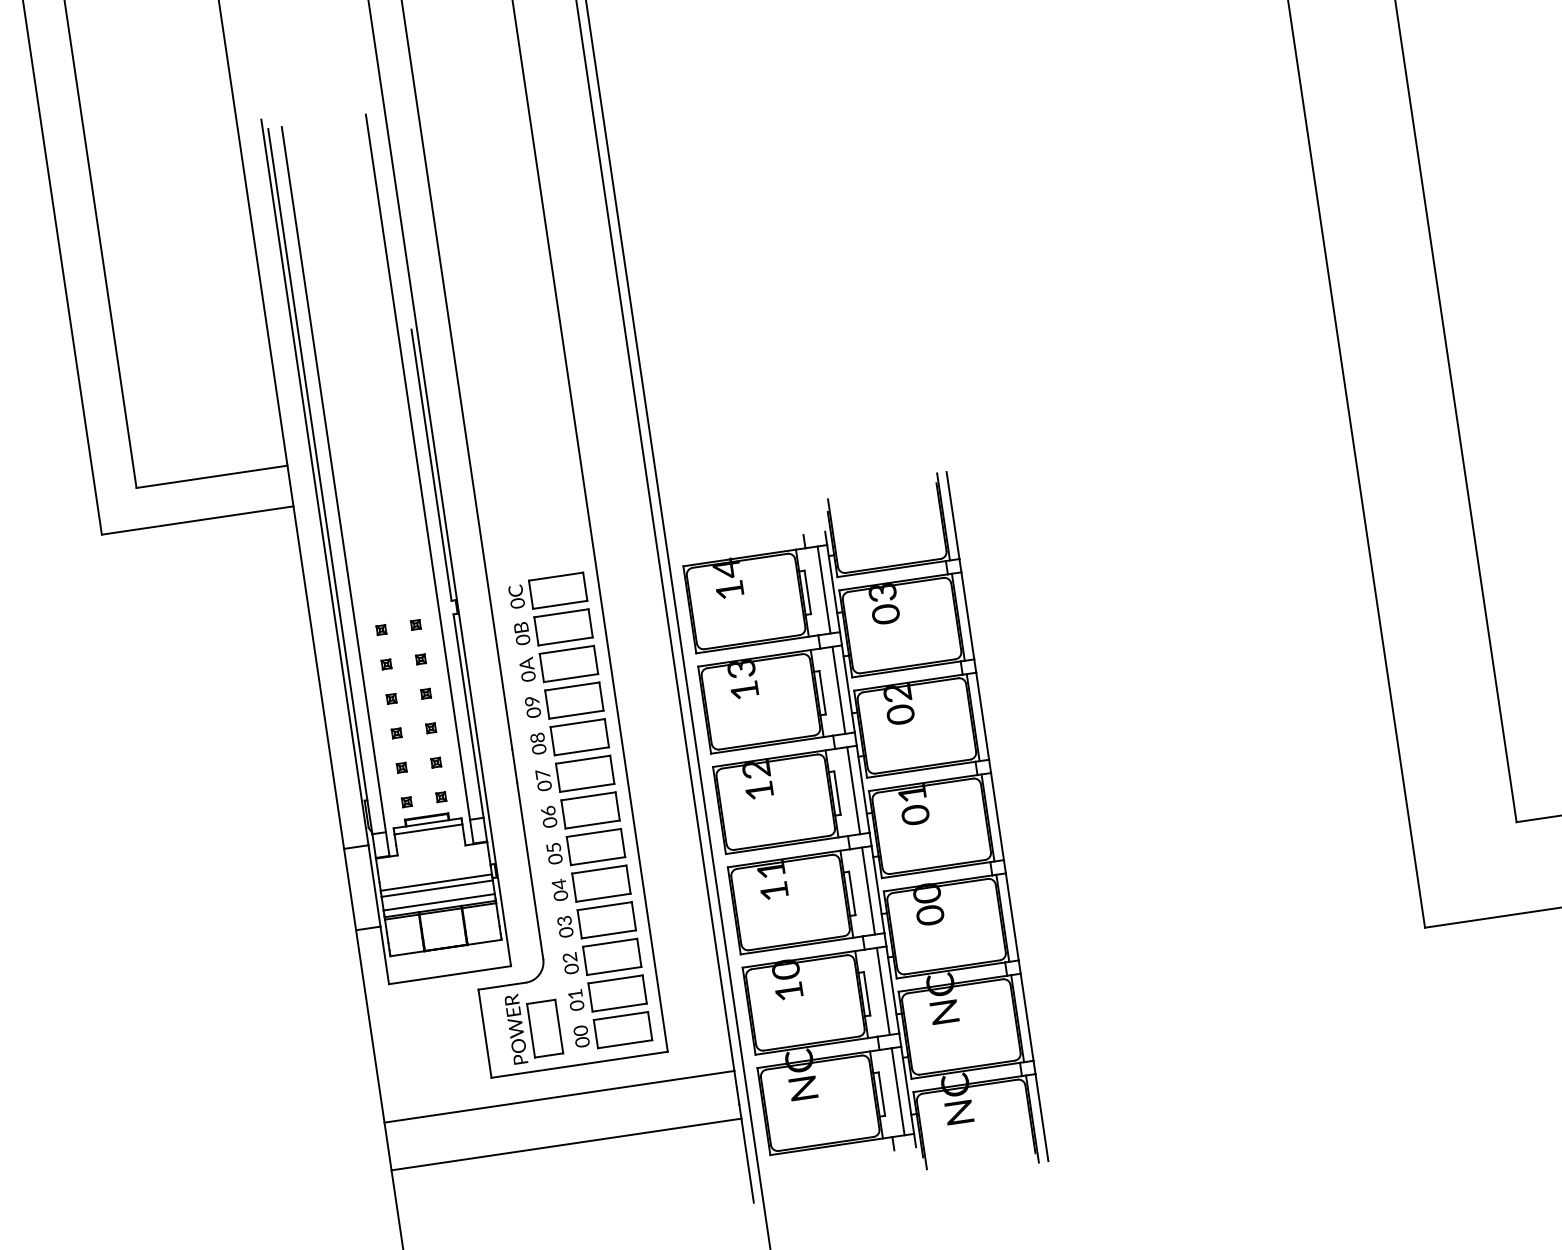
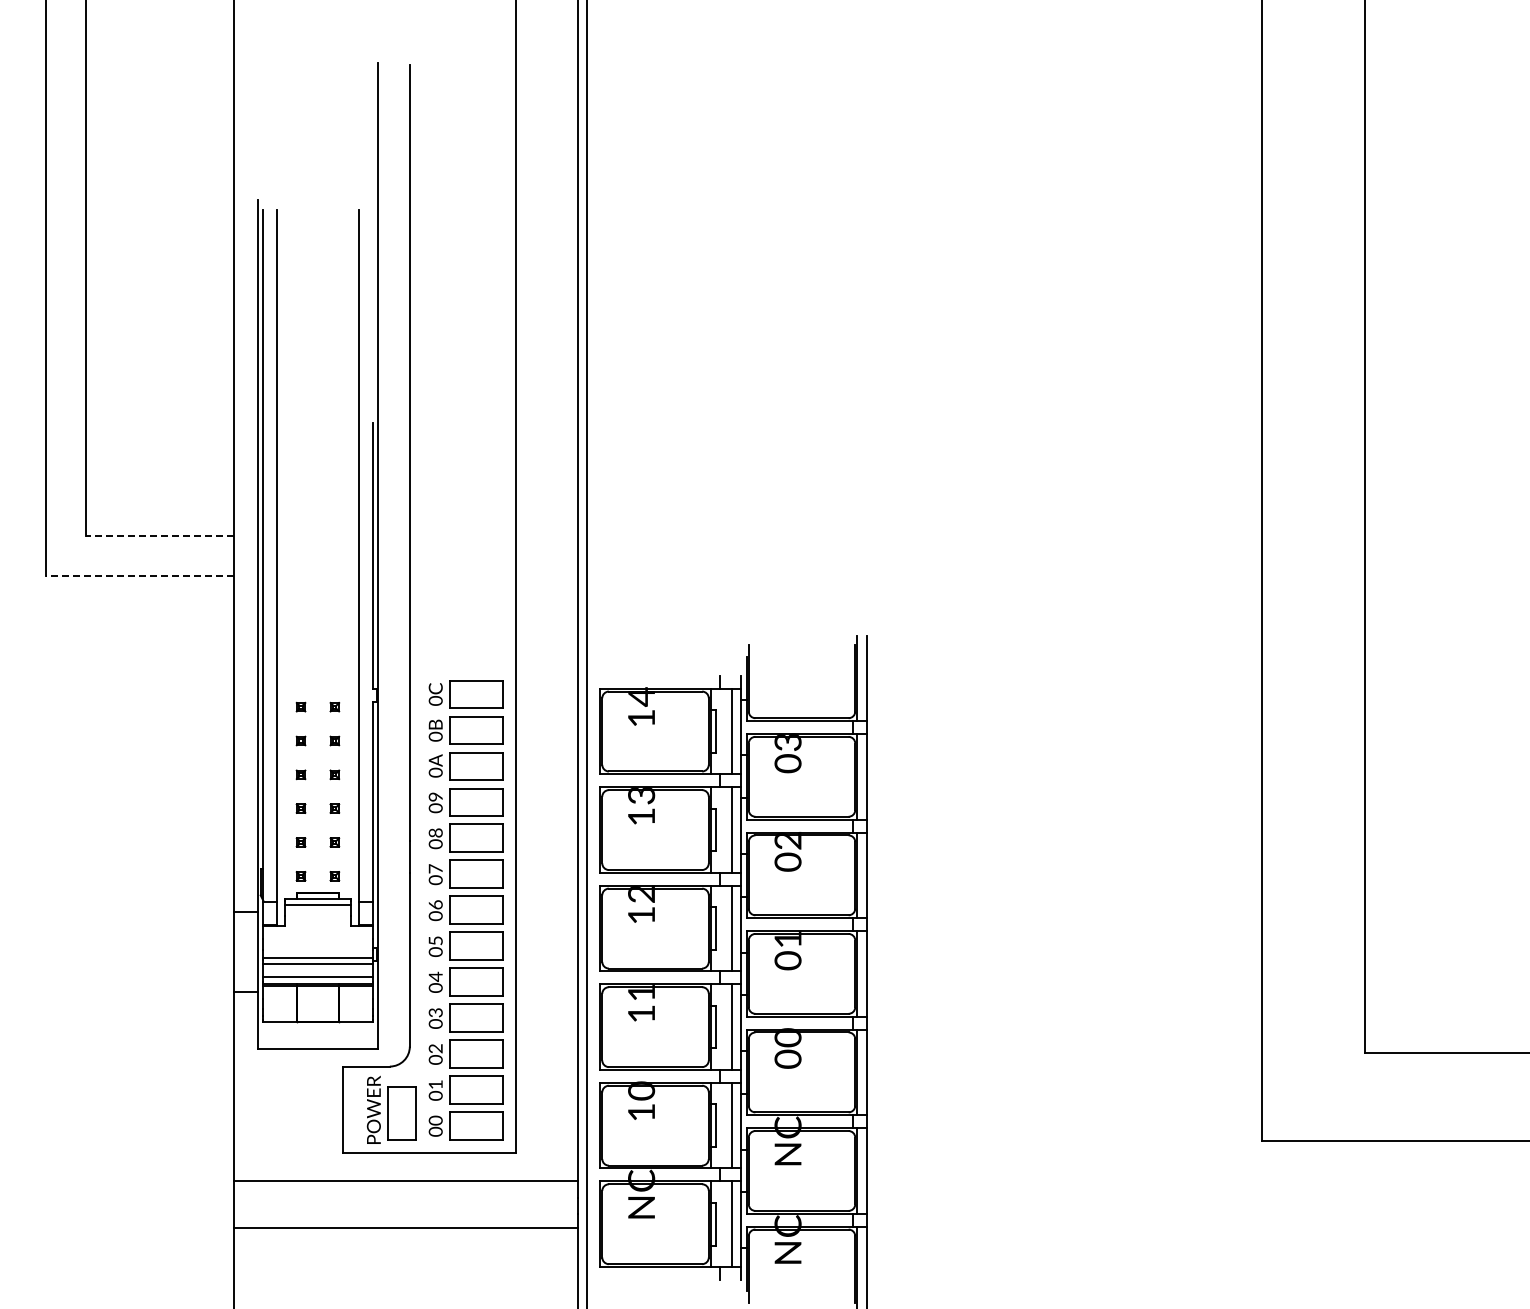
line: (211, 476) -> (159, 535), solid -> dashed
line: (197, 520) -> (139, 575), solid -> dashed

